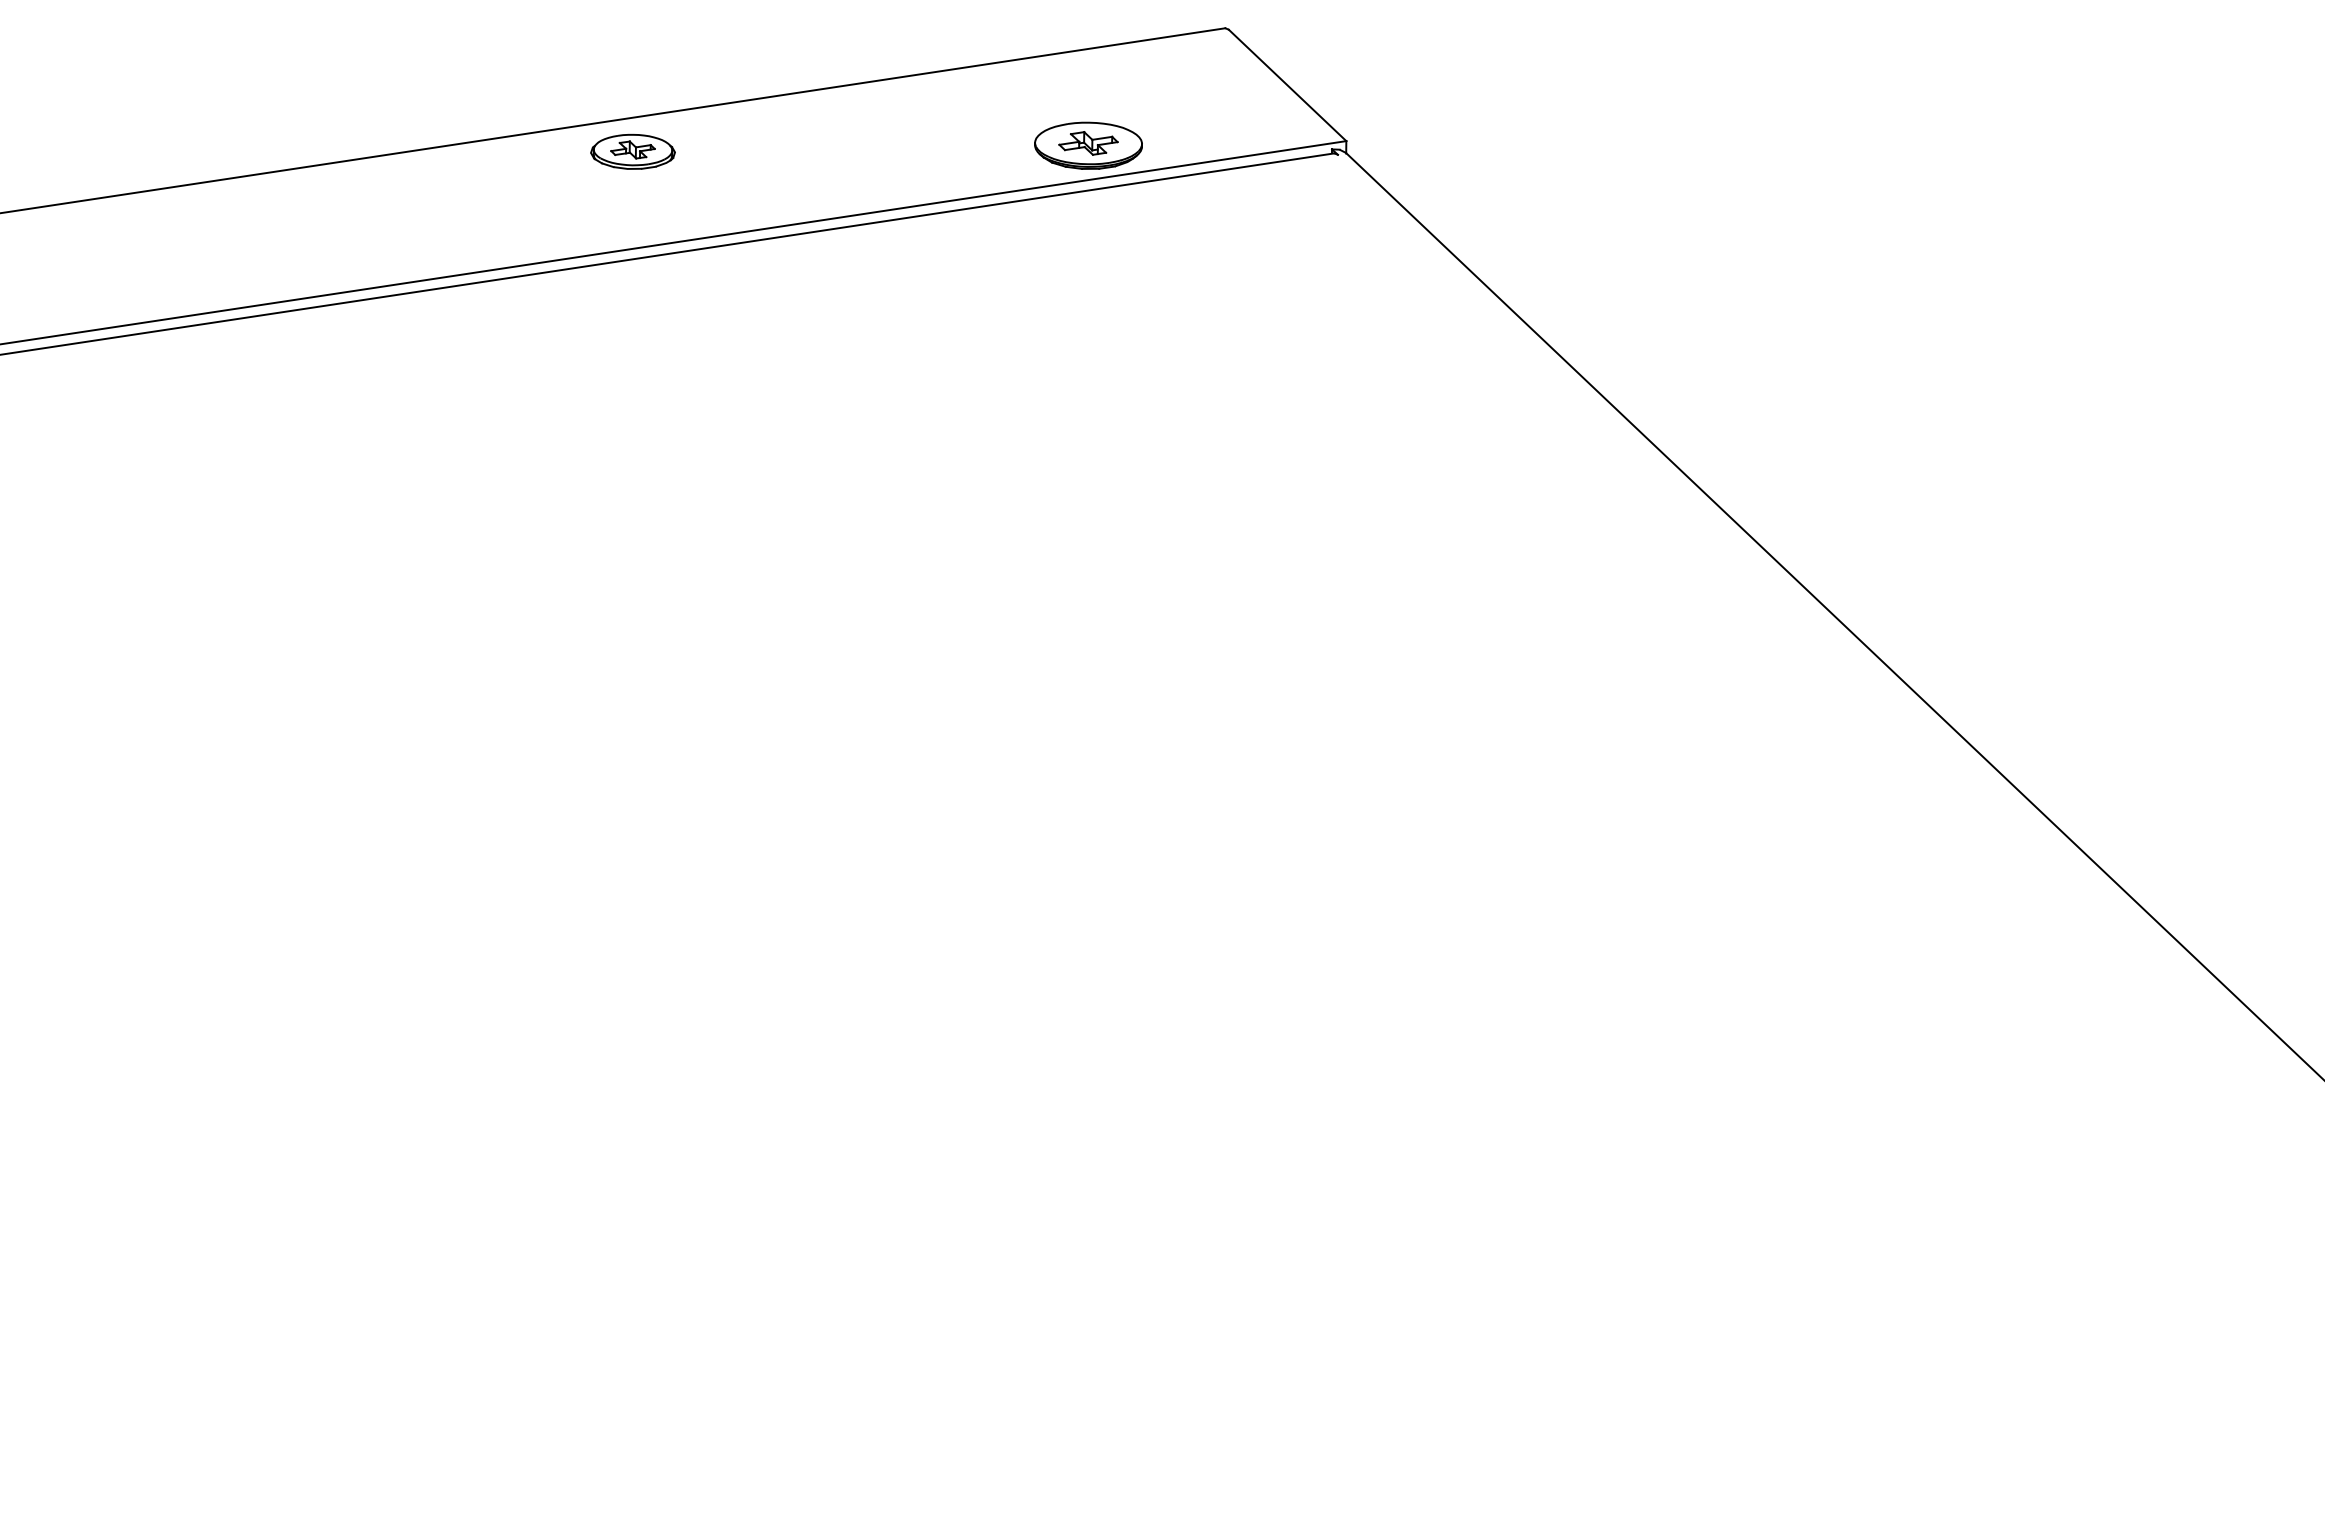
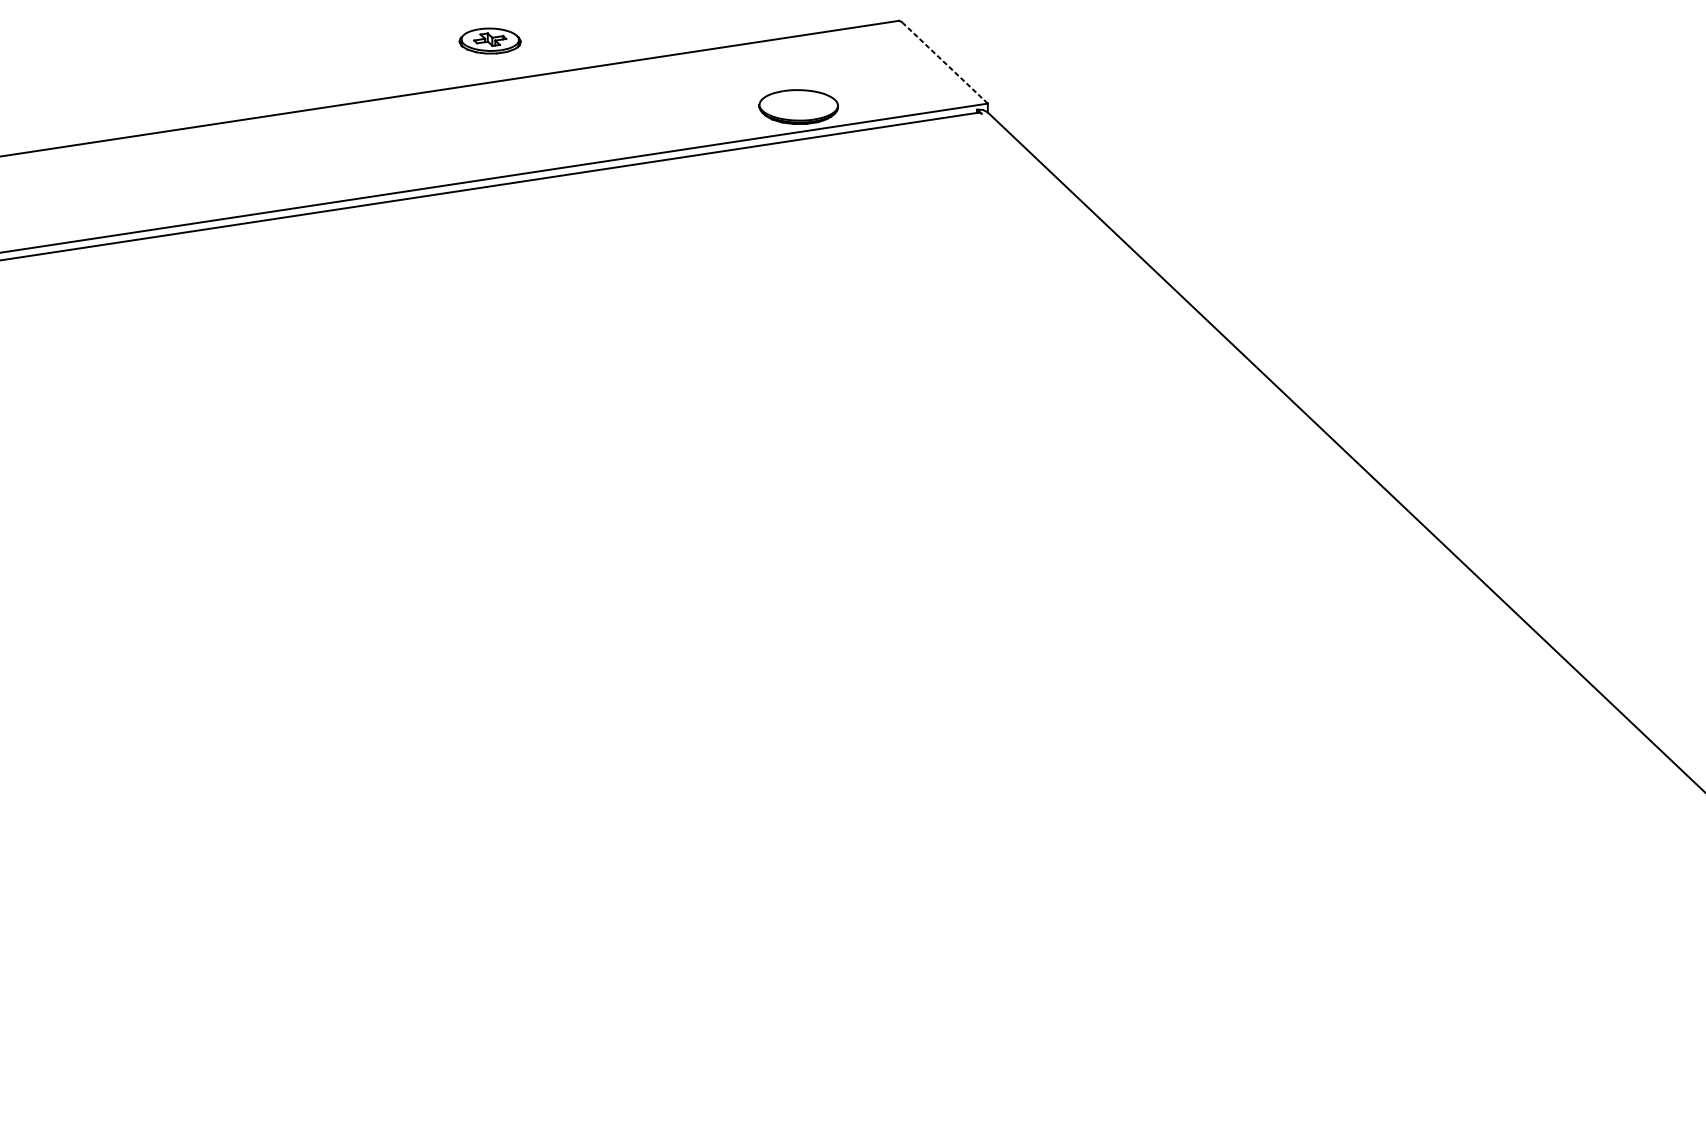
line: (1287, 85) -> (944, 62), solid -> dashed
part: (1088, 143) -> (798, 105), removed
part: (632, 151) -> (489, 40), moved

